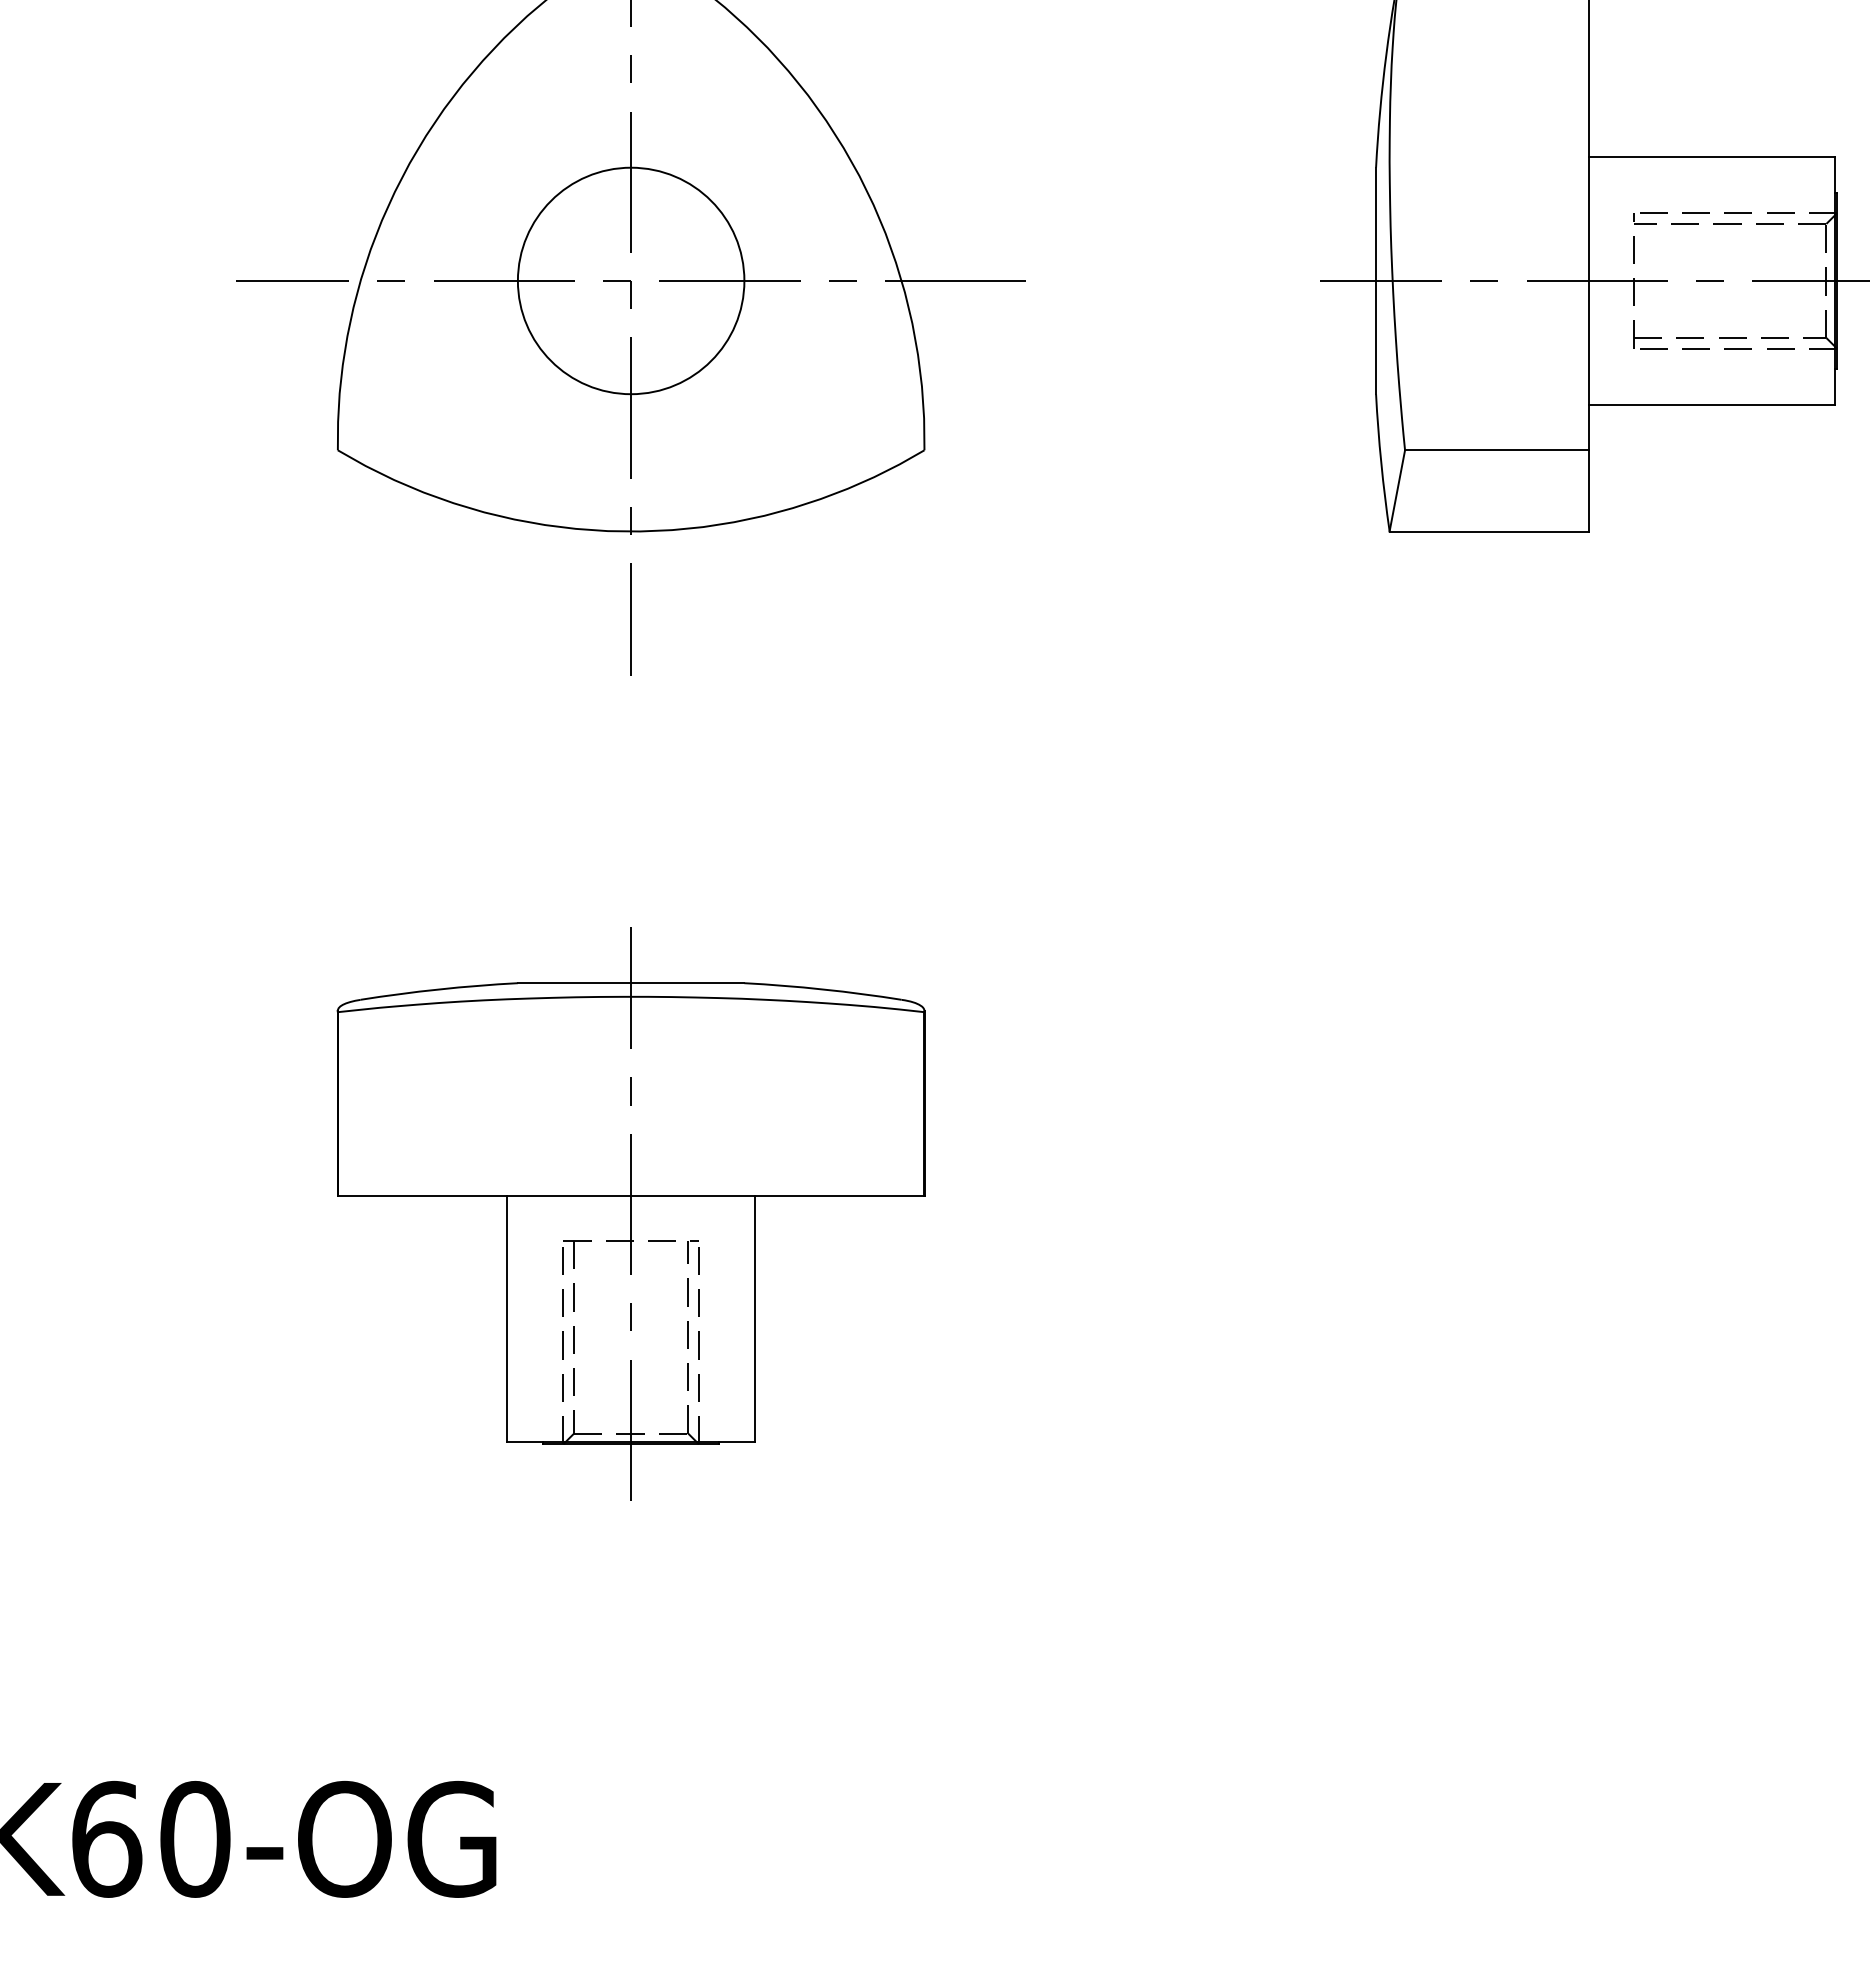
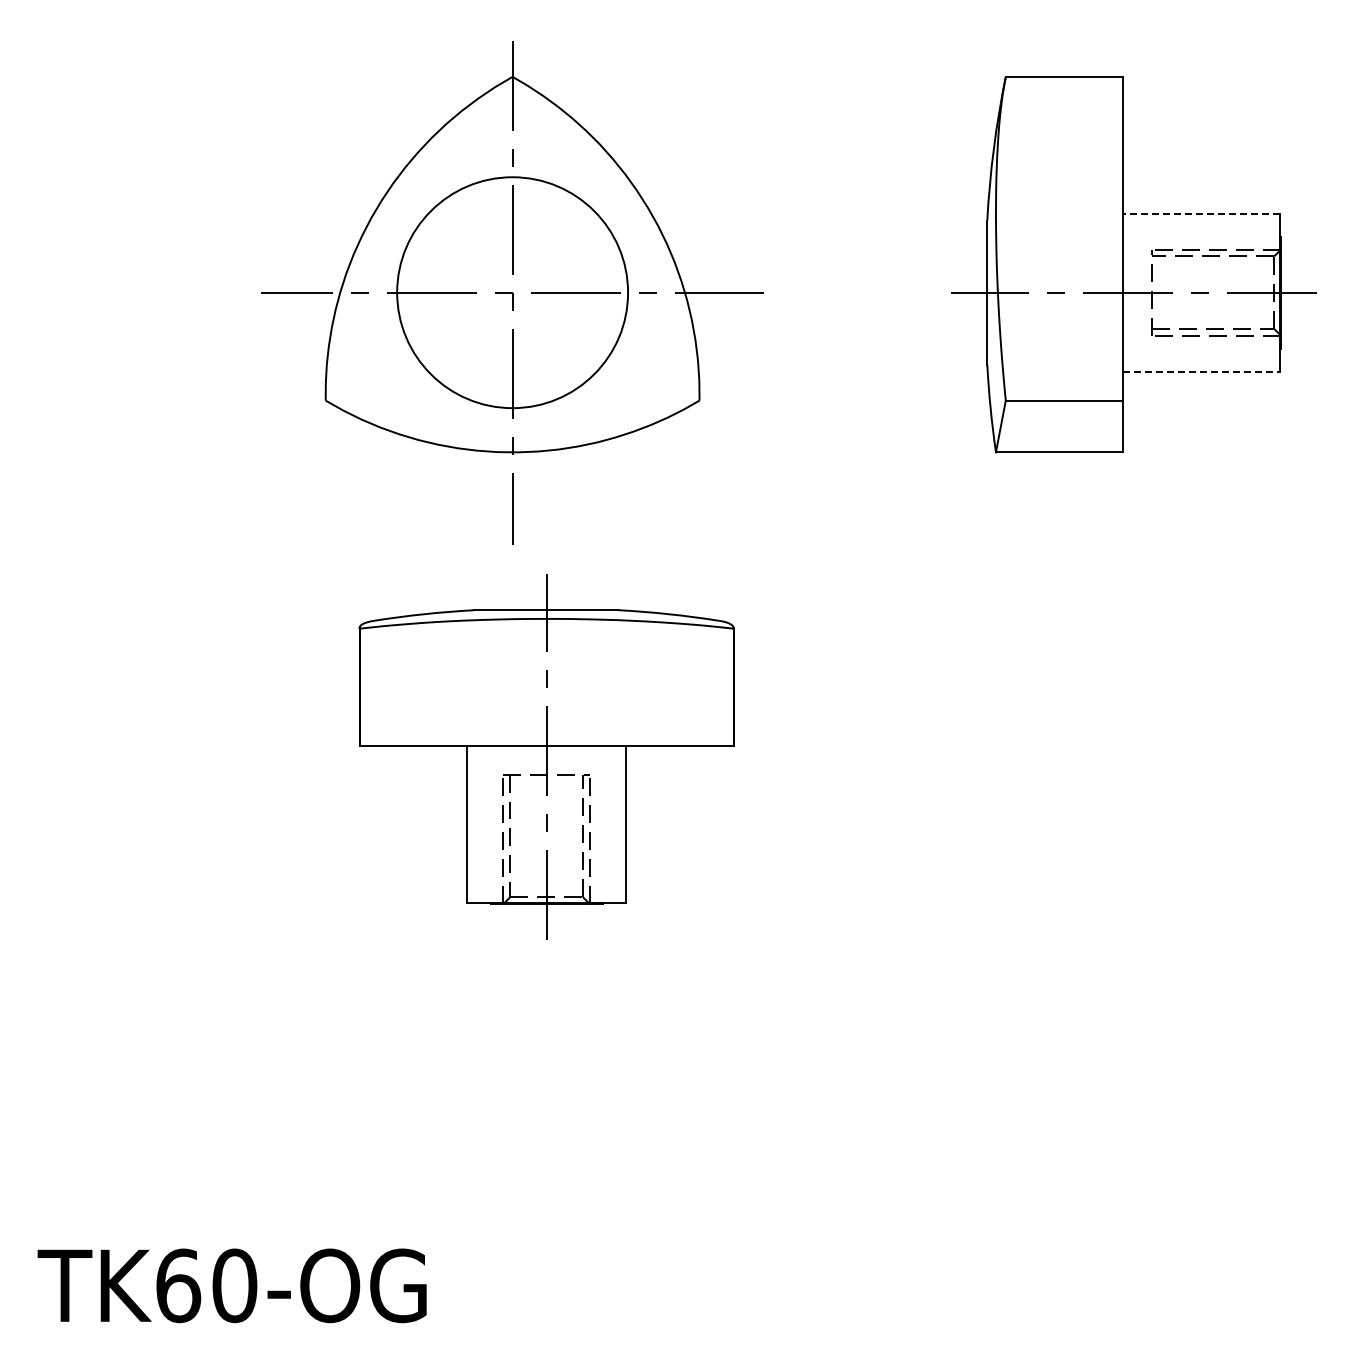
line: (1710, 156) -> (1200, 213), solid -> dashed
circle: (630, 280) -> (512, 292), size x1.6
line: (1712, 404) -> (1201, 371), solid -> dashed
part: (630, 1212) -> (546, 756), moved

